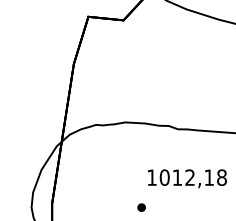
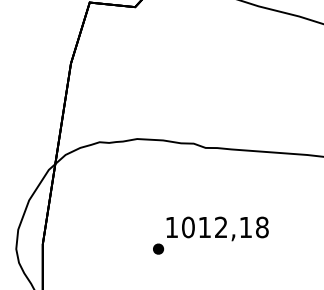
text: (187, 178) -> (217, 228), moved

